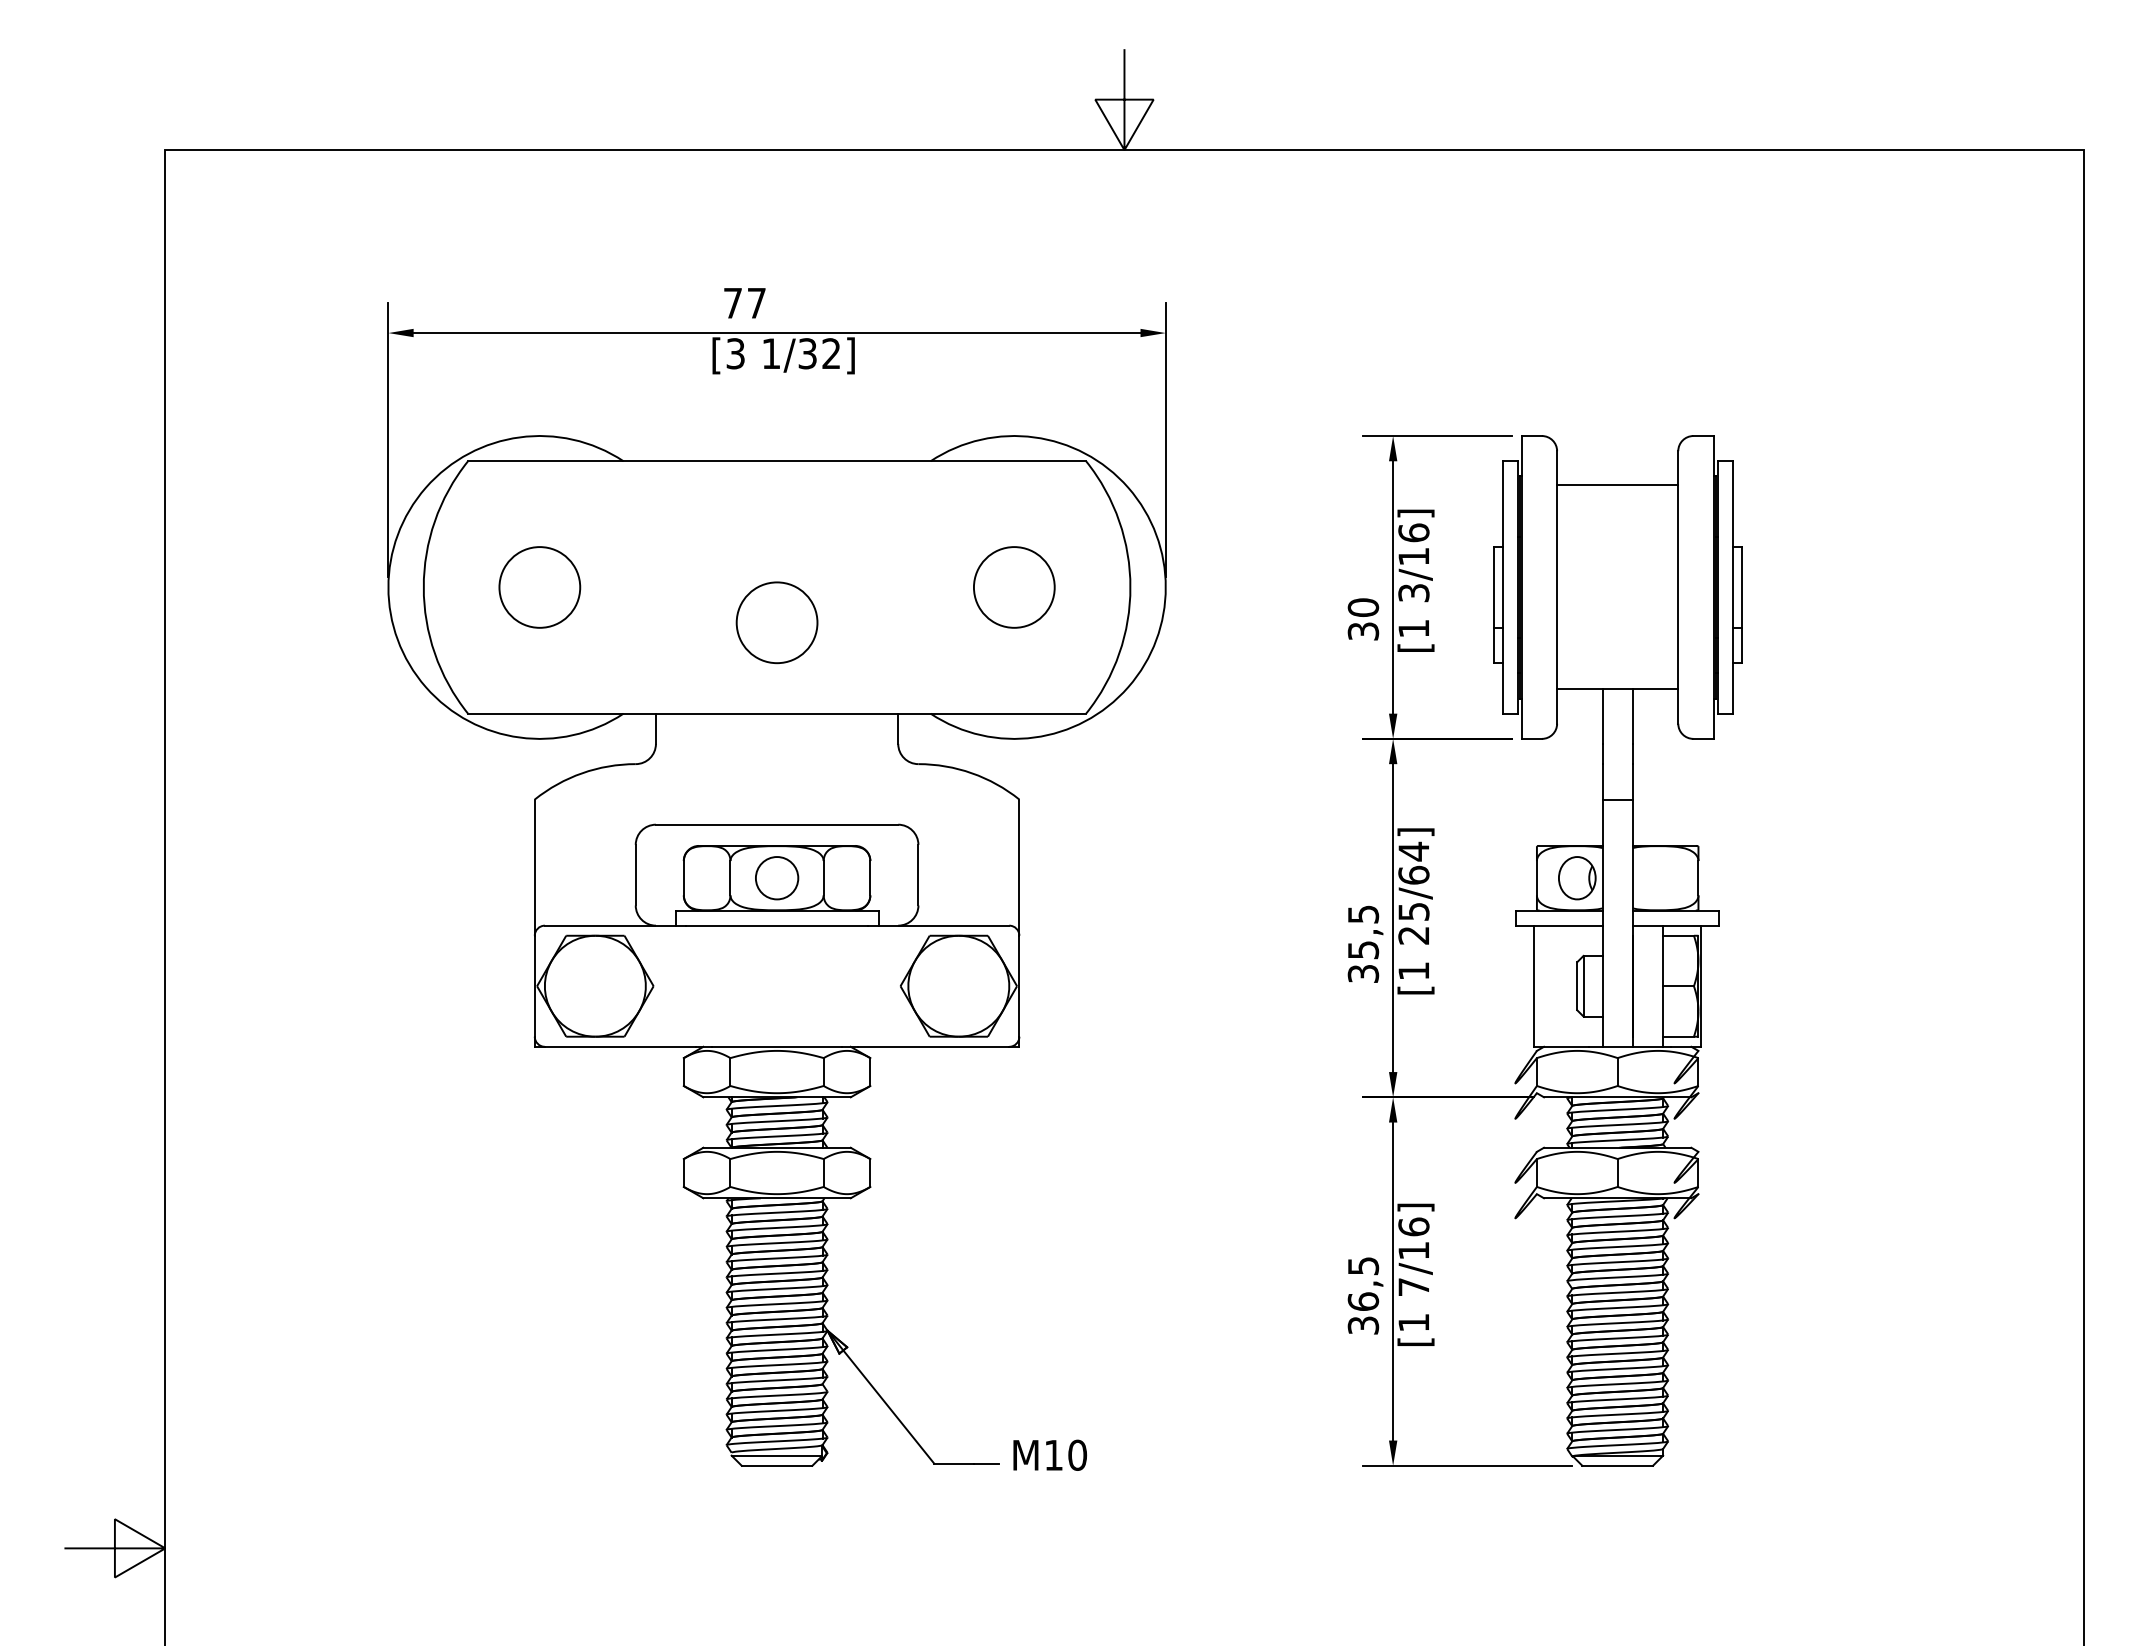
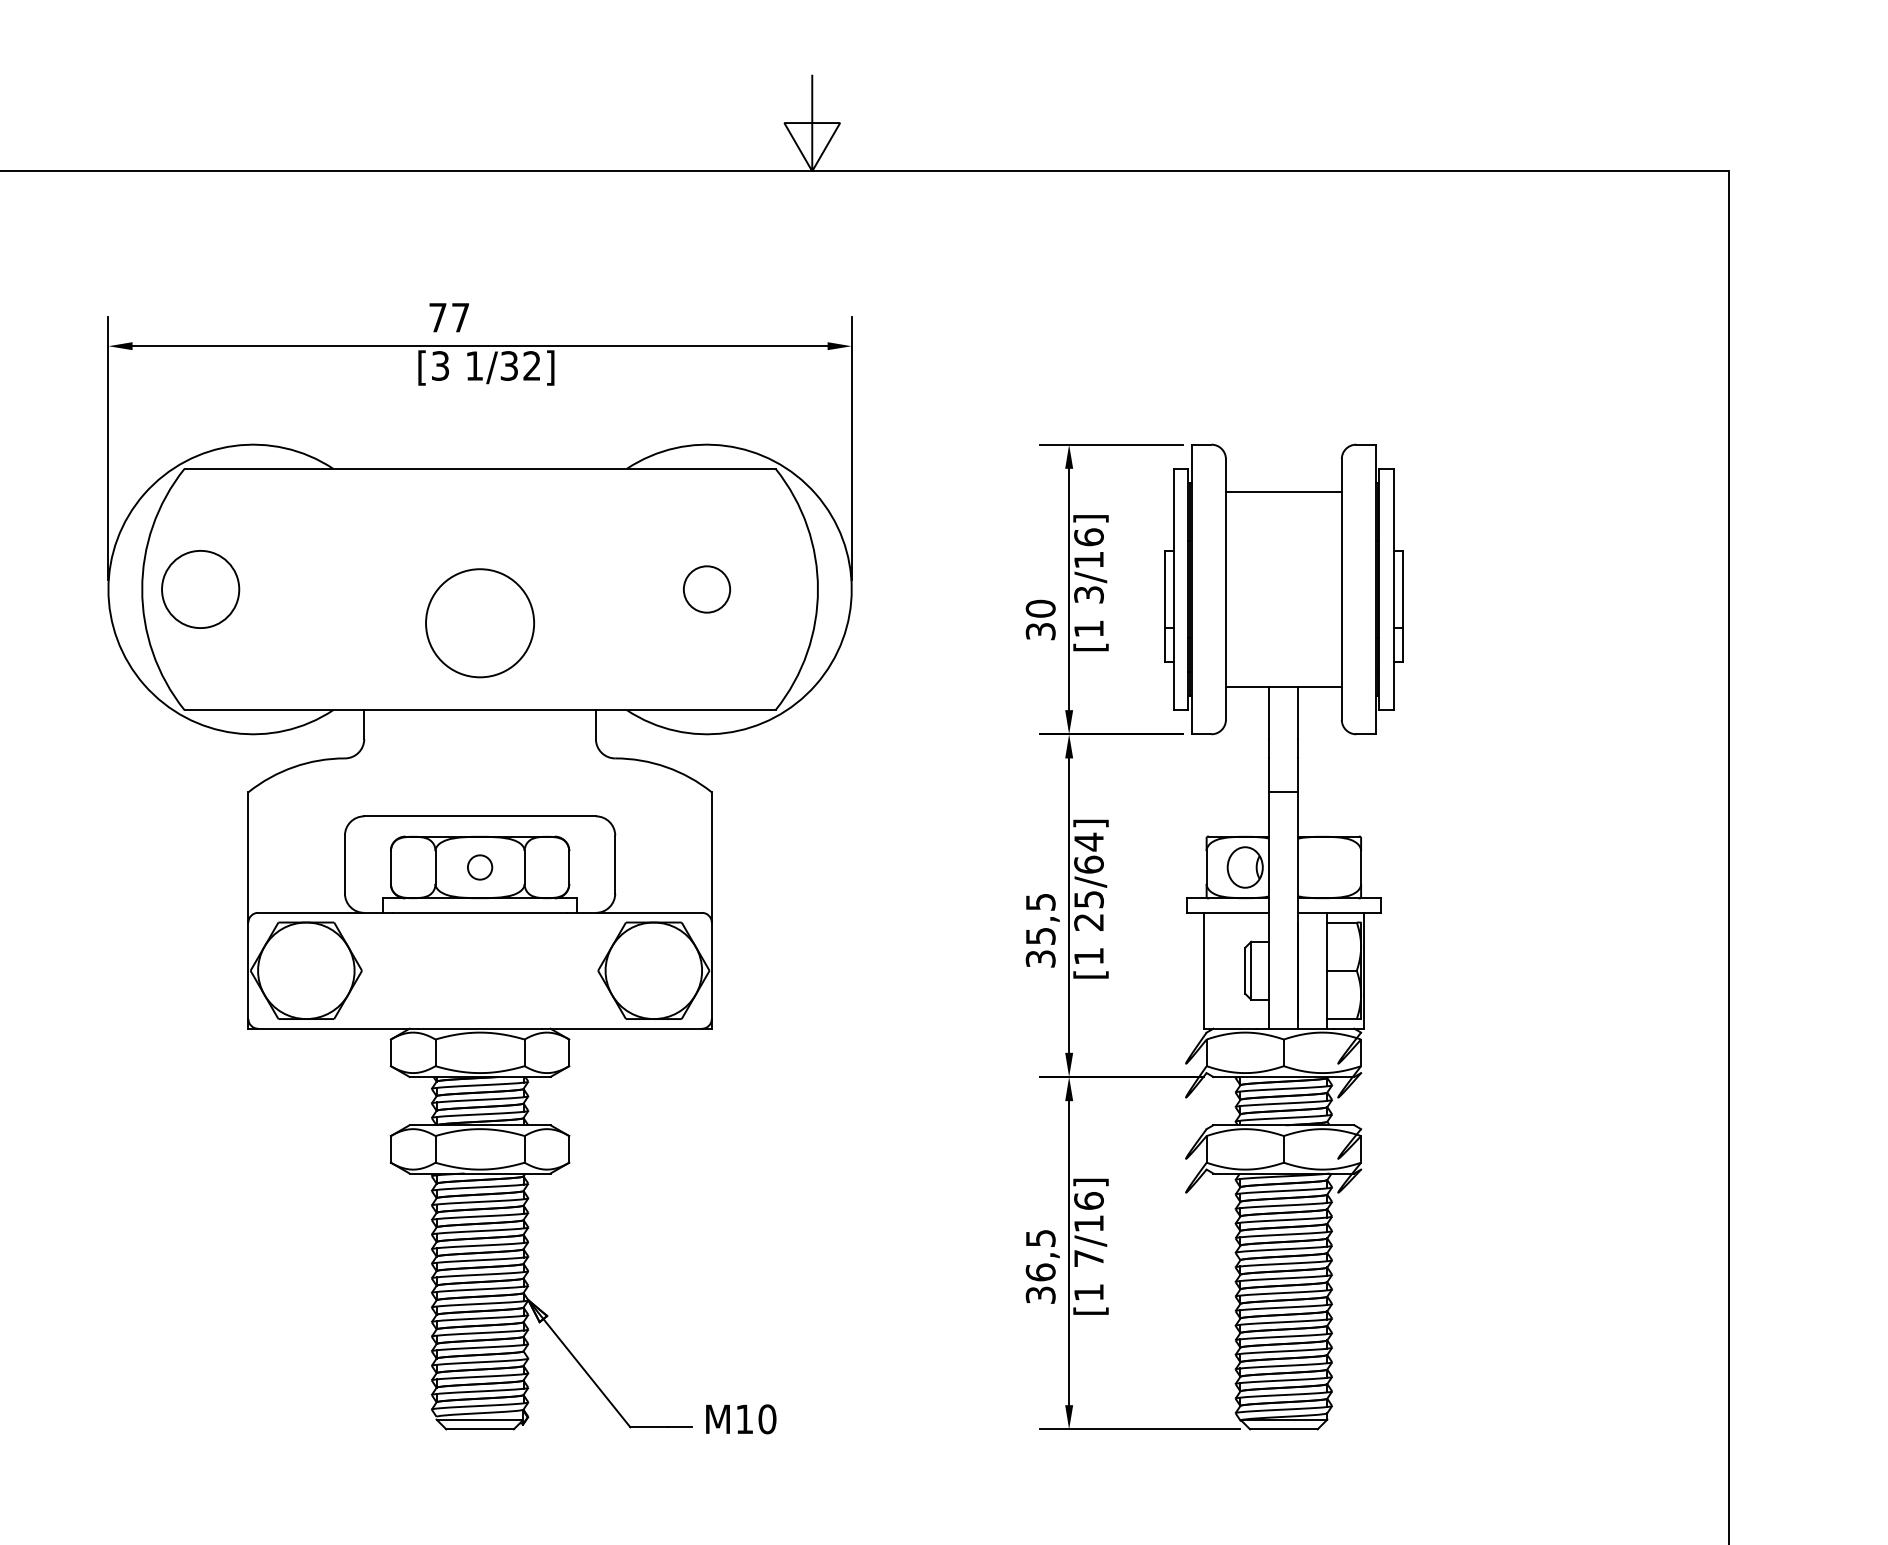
circle: (539, 587) -> (200, 589), moved
circle: (1014, 587) -> (707, 589), size x0.6
circle: (776, 622) -> (479, 622), size x1.4
circle: (776, 878) -> (479, 867), size x0.6

